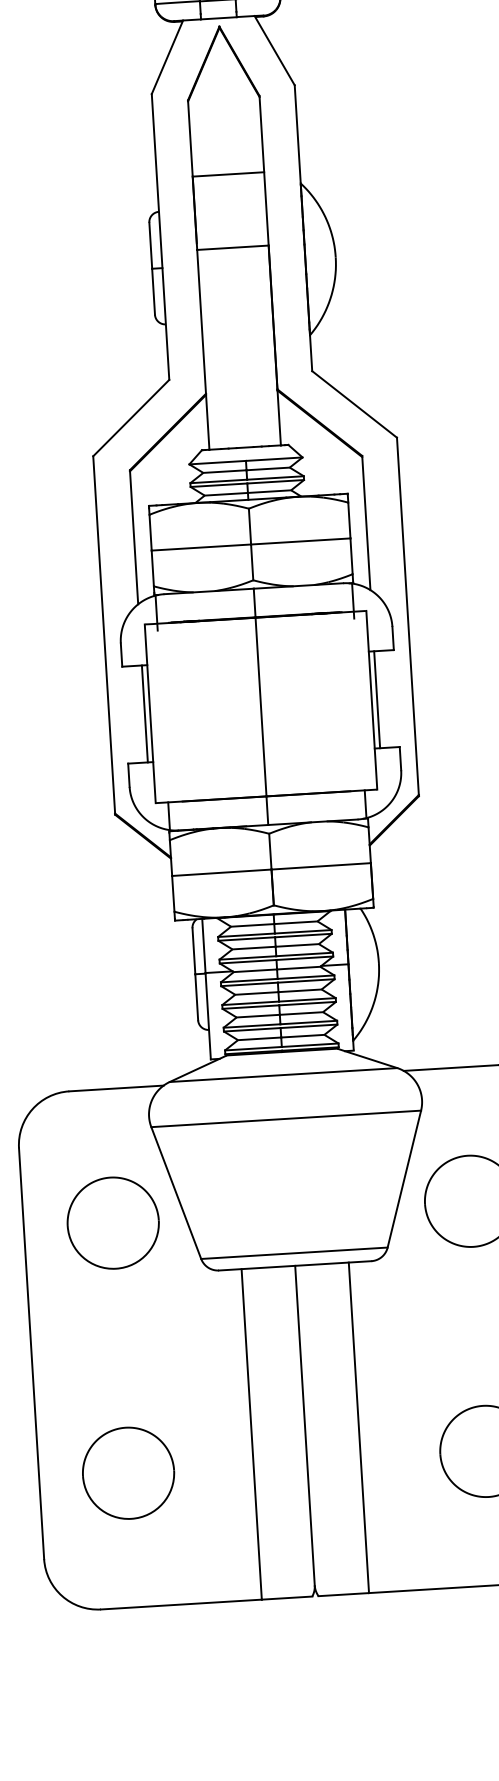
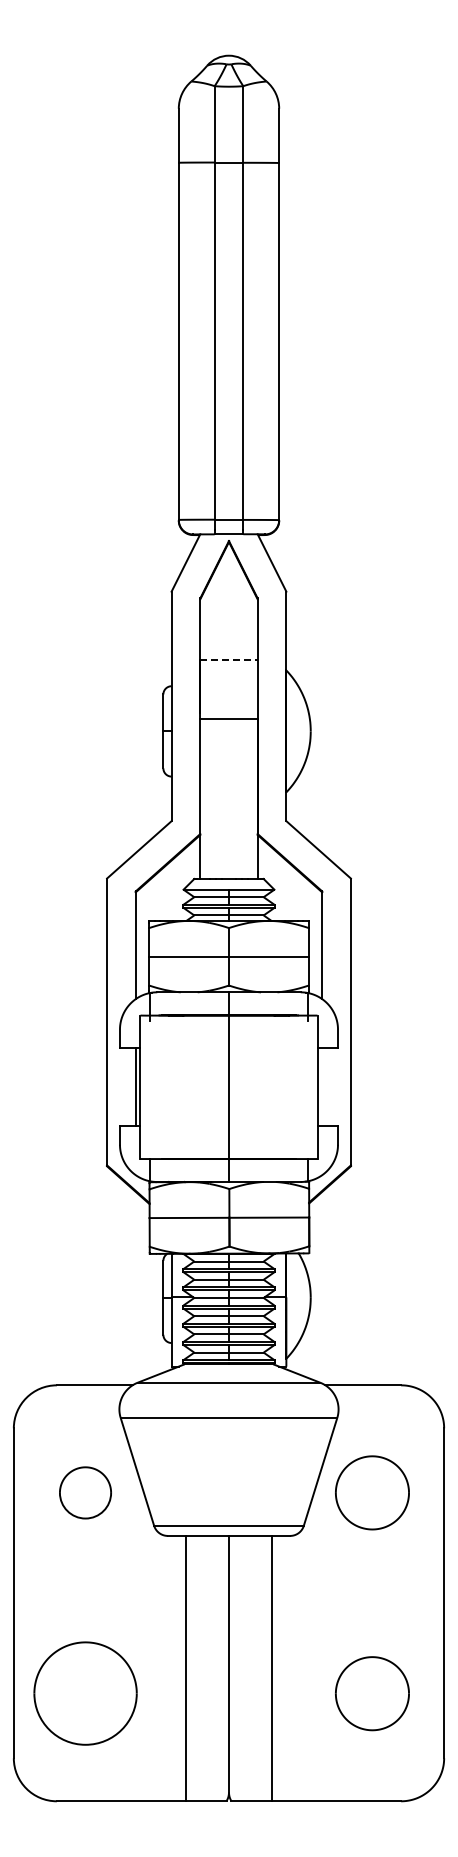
line: (229, 174) -> (229, 659), solid -> dashed
line: (377, 700) -> (322, 1087), removed
part: (113, 1222) -> (85, 1492), size x0.7
part: (128, 1473) -> (85, 1693), size x1.4

